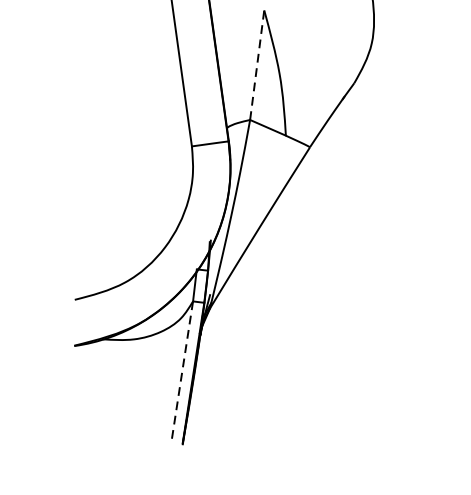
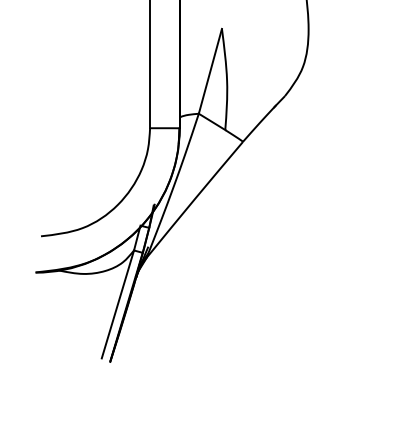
line: (257, 65) -> (210, 71), dashed -> solid
line: (181, 371) -> (117, 304), dashed -> solid

